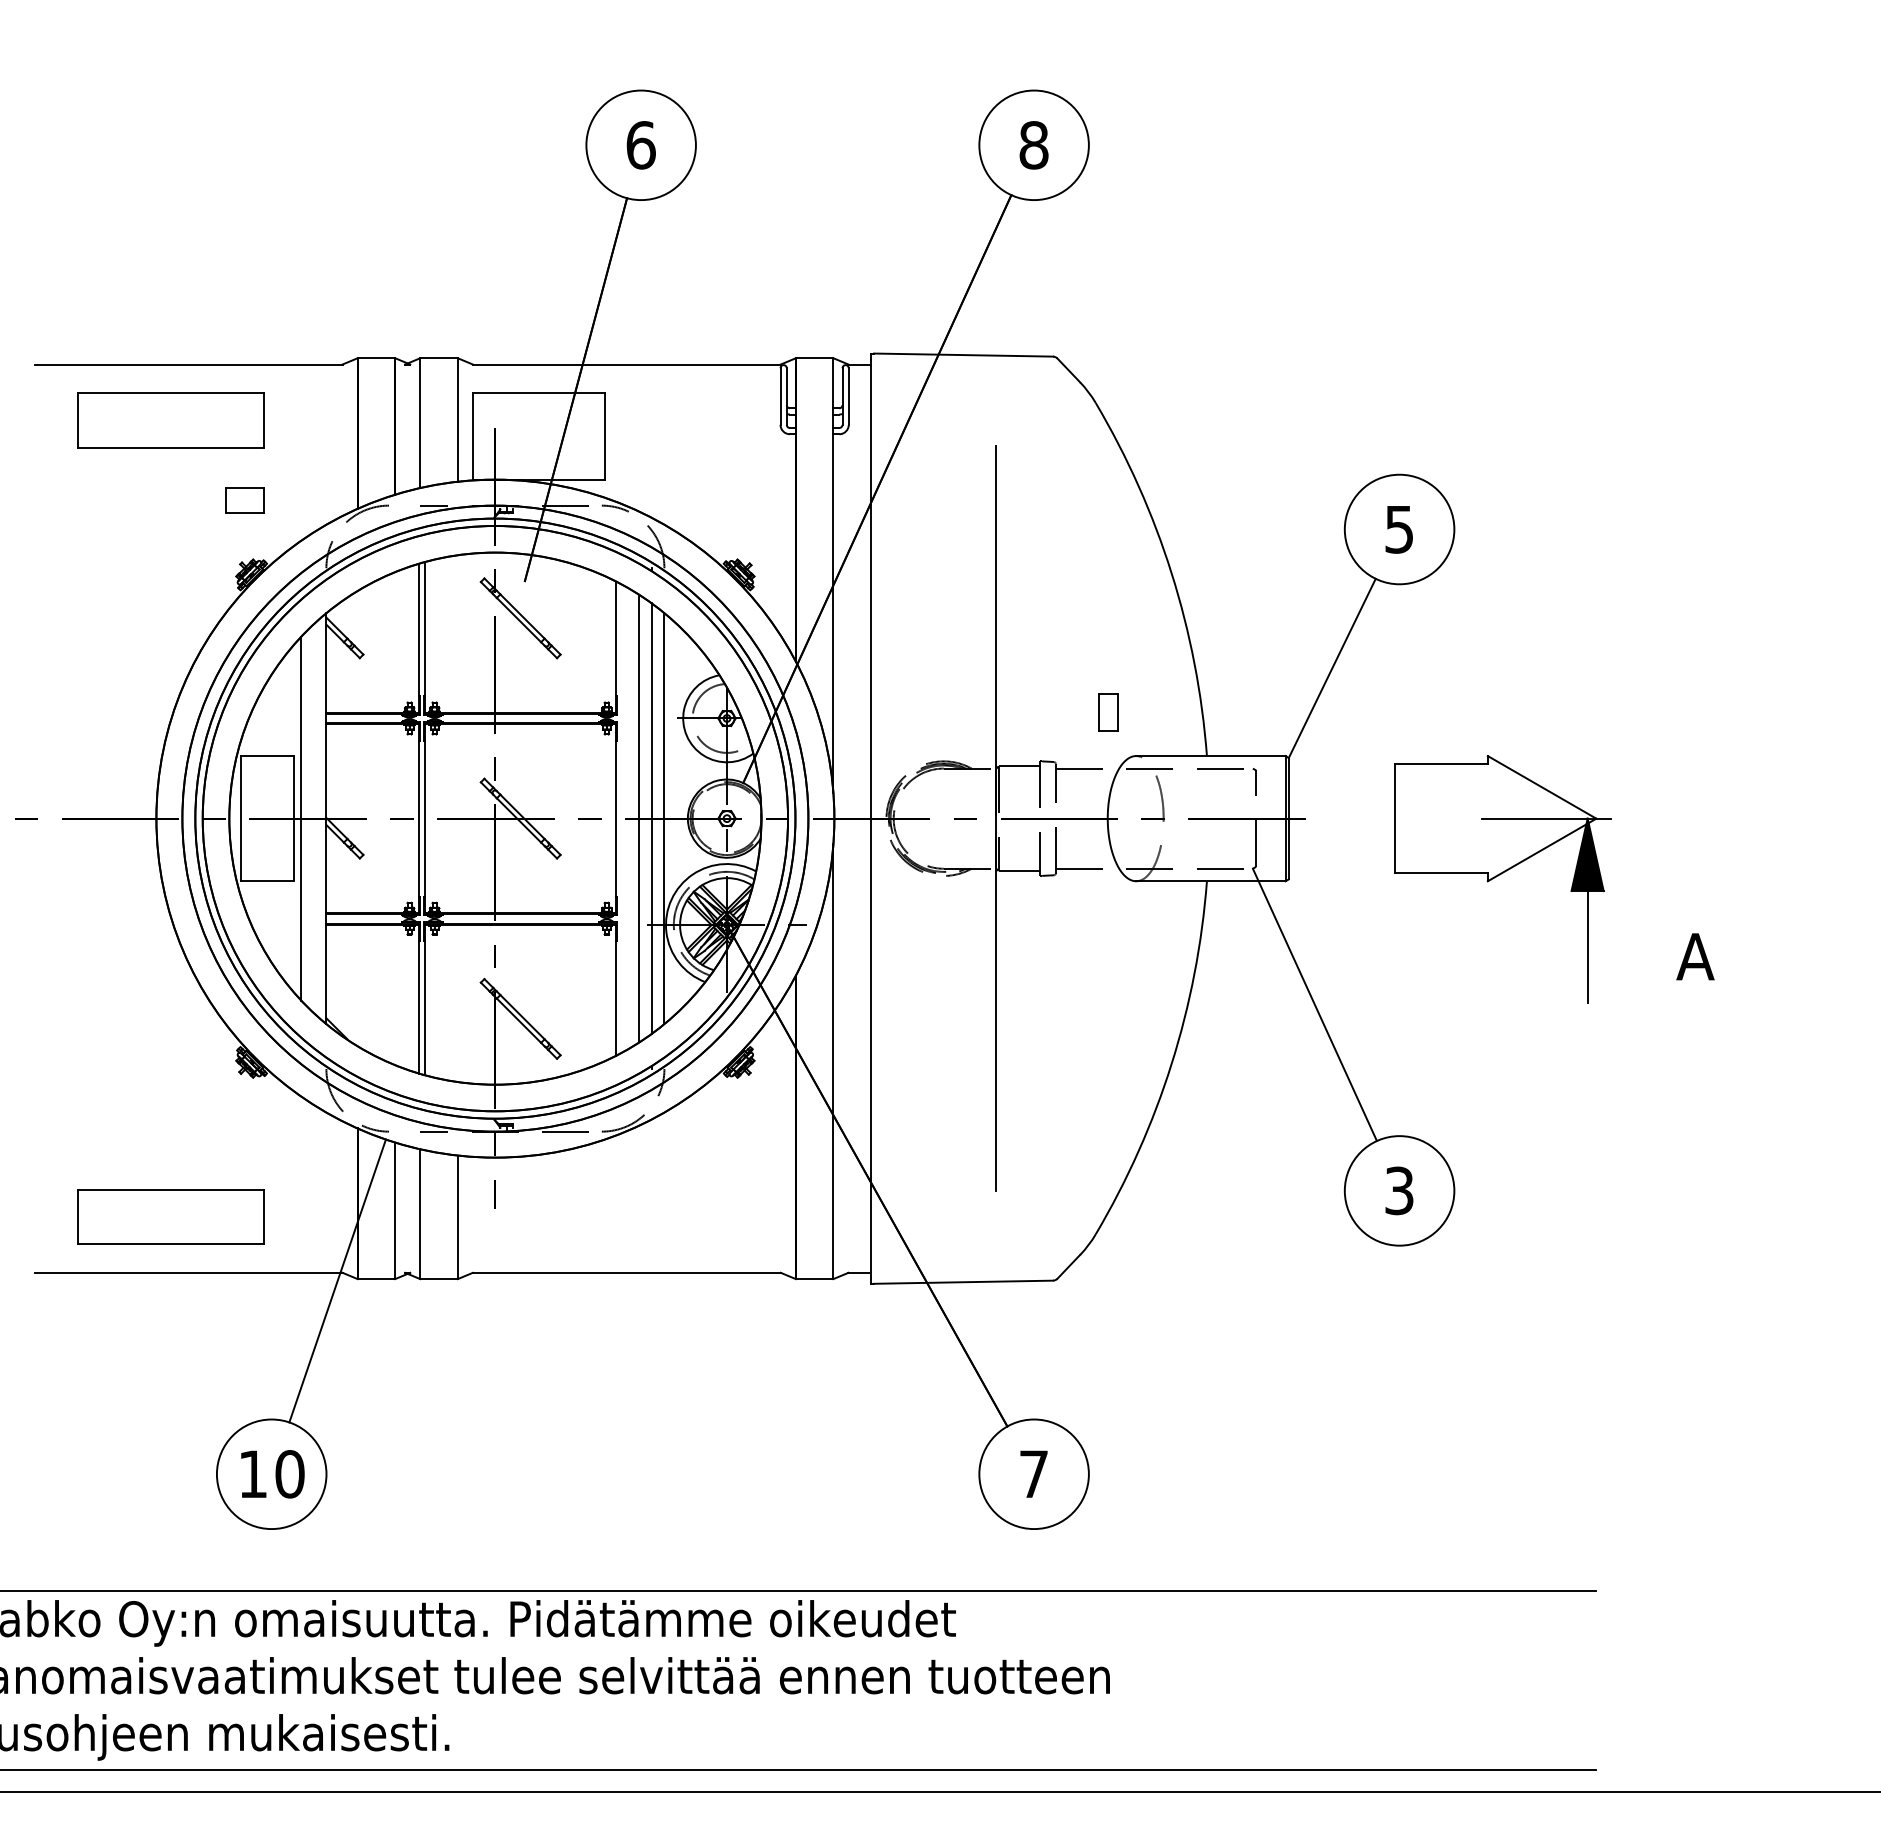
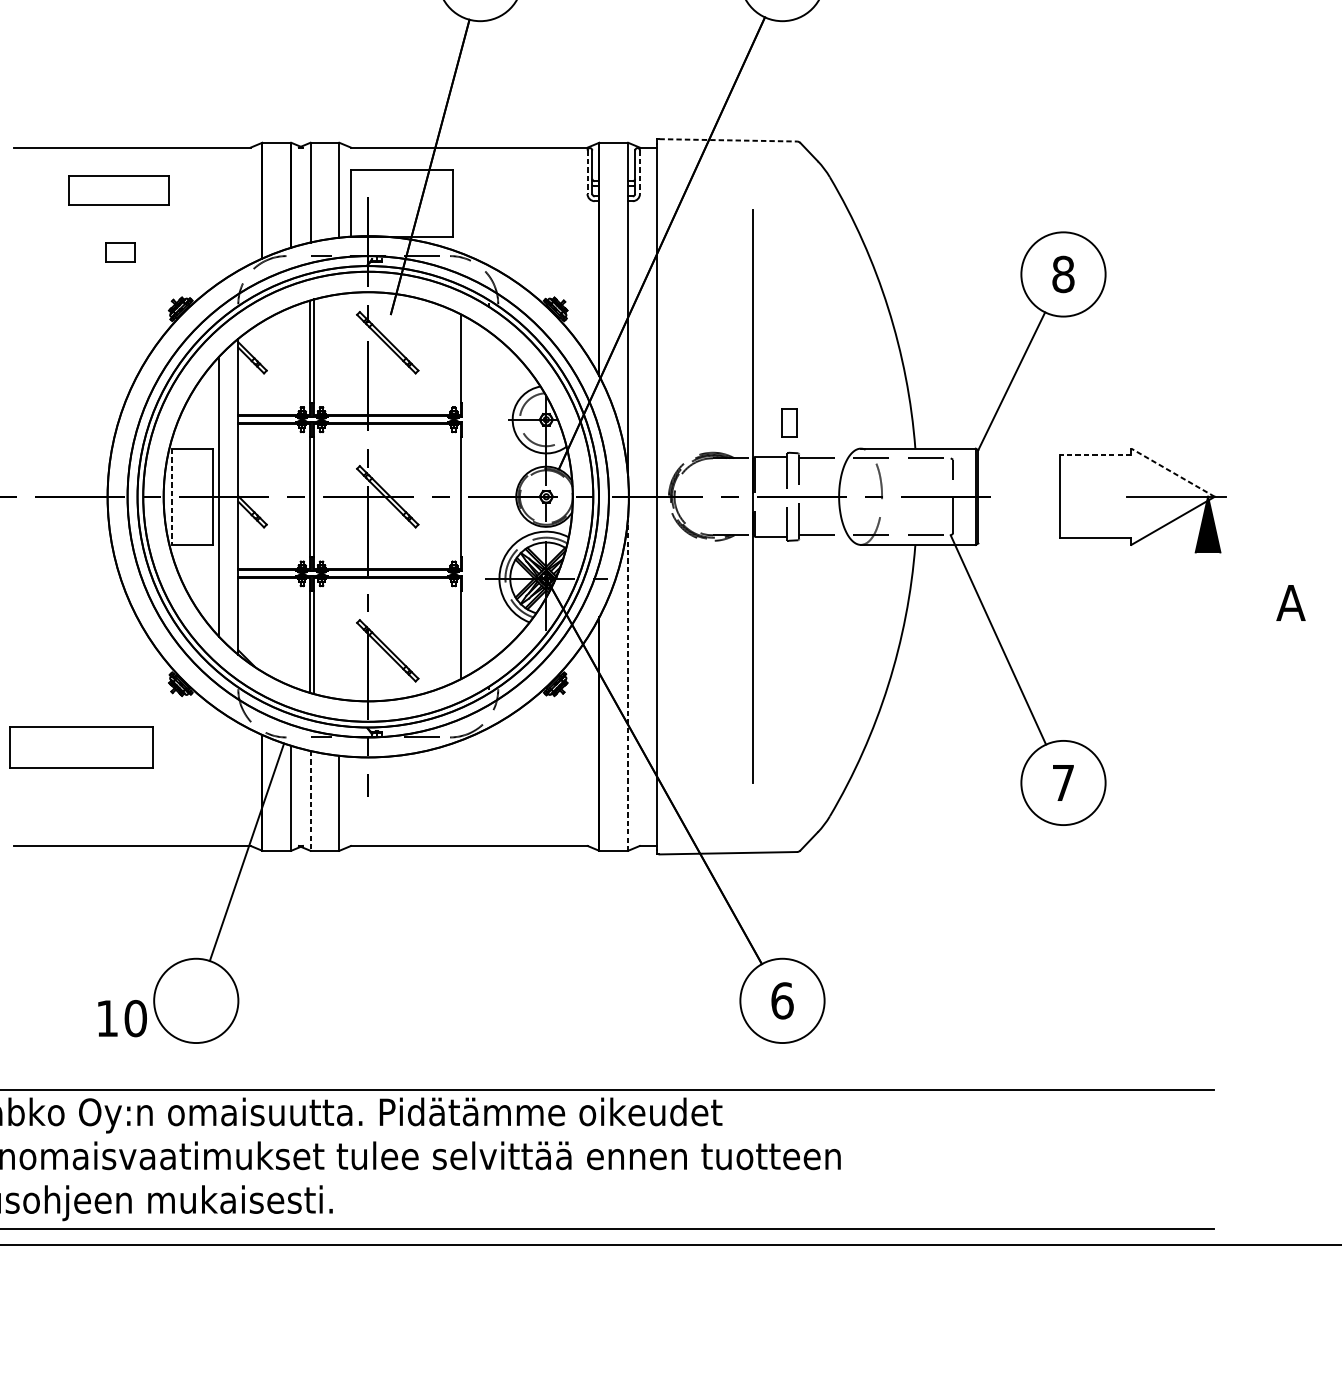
line: (963, 355) -> (728, 140), solid -> dashed
line: (780, 397) -> (587, 172), solid -> dashed
line: (848, 397) -> (639, 172), solid -> dashed
part: (170, 420) -> (118, 190), size x0.7
part: (244, 500) -> (119, 252), moved
text: (1399, 529) -> (1063, 274), 5 -> 8
part: (1108, 712) -> (789, 422), moved
line: (1441, 764) -> (1095, 455), solid -> dashed
line: (1542, 787) -> (1173, 472), solid -> dashed
line: (240, 818) -> (172, 496), solid -> dashed
line: (639, 818) -> (479, 496), removed
line: (651, 818) -> (488, 496), removed
line: (664, 818) -> (498, 496), removed
line: (1587, 946) -> (1207, 595), removed
line: (833, 1061) -> (628, 683), solid -> dashed
text: (1399, 1190) -> (1063, 782), 3 -> 7
line: (420, 1214) -> (310, 801), solid -> dashed
part: (170, 1216) -> (81, 747), moved
text: (272, 1474) -> (122, 1018), moved
text: (1033, 1474) -> (782, 1001), 7 -> 6

